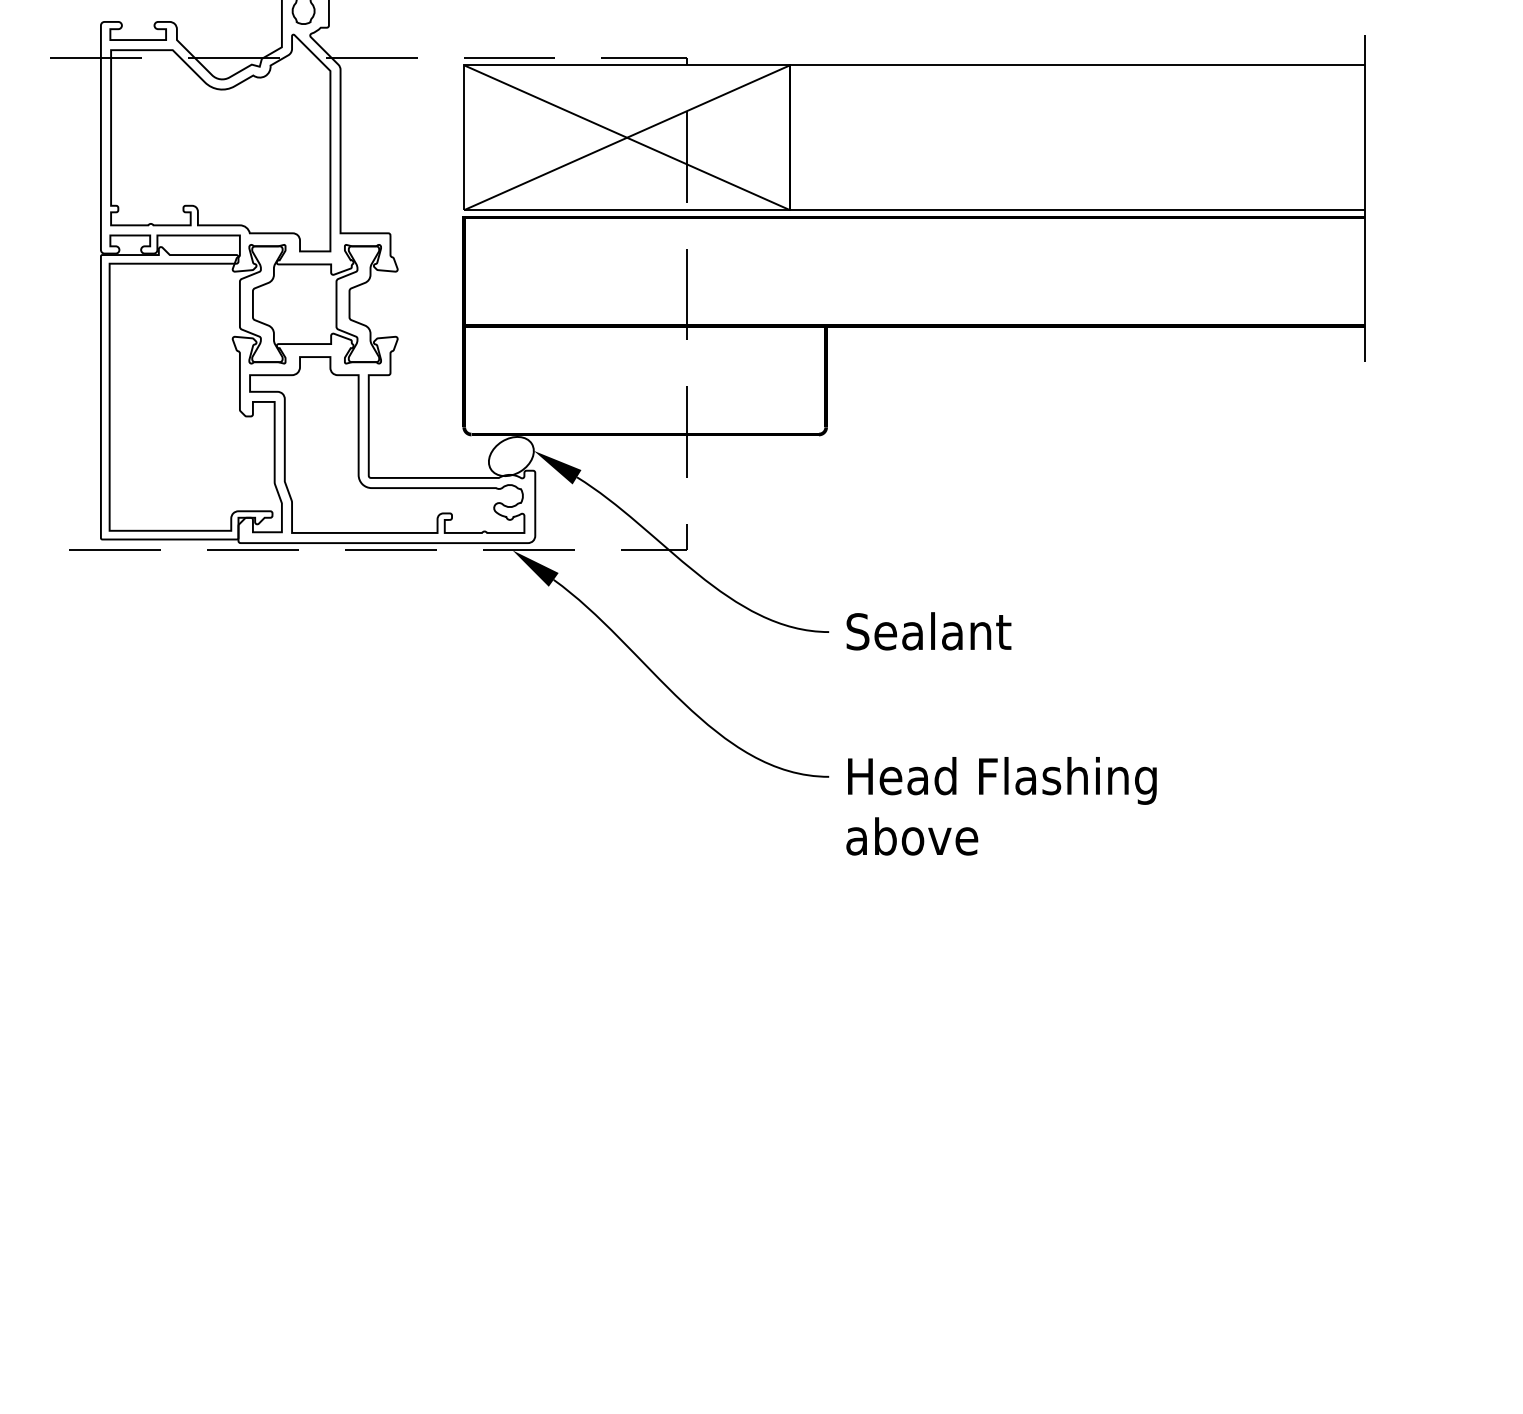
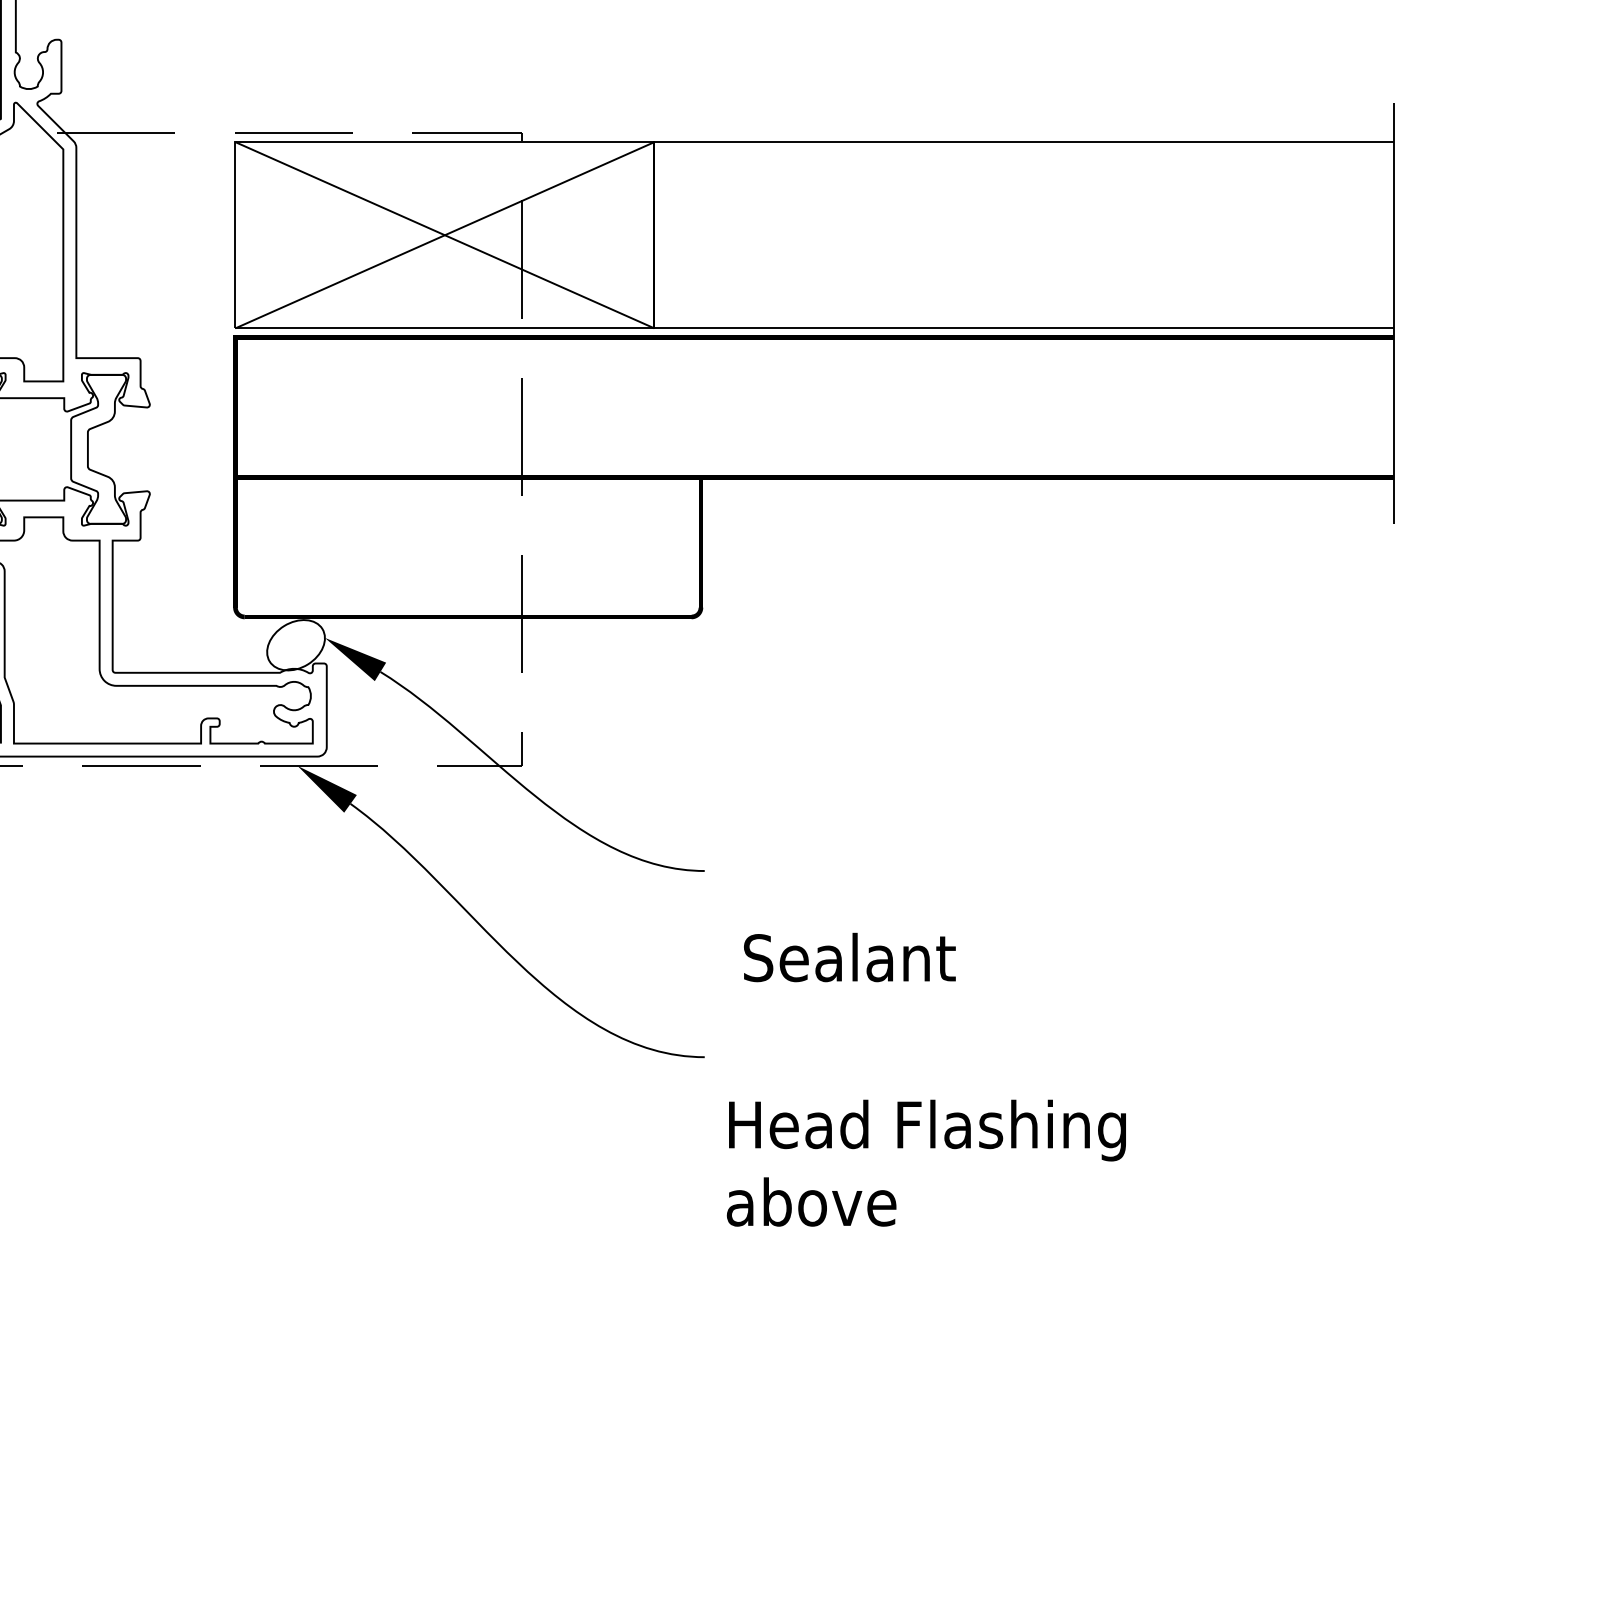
text: (928, 631) -> (849, 957), moved
text: (1001, 806) -> (926, 1163), moved

